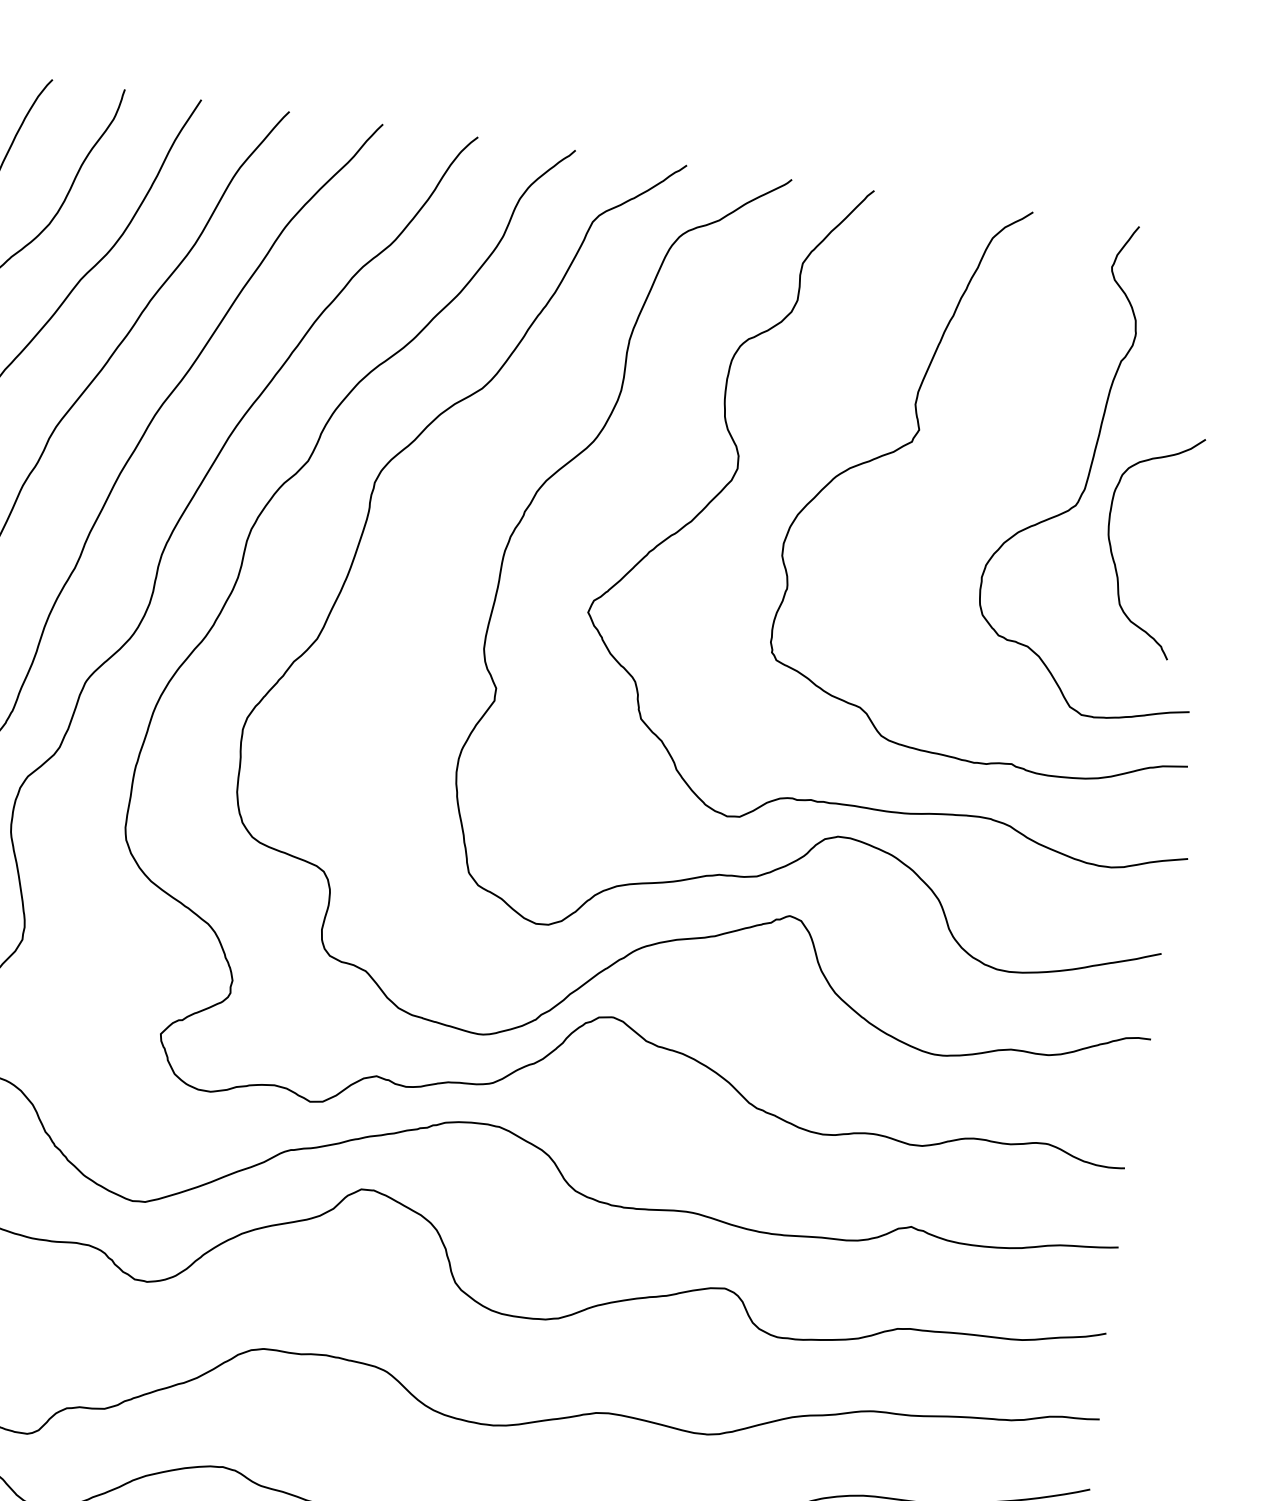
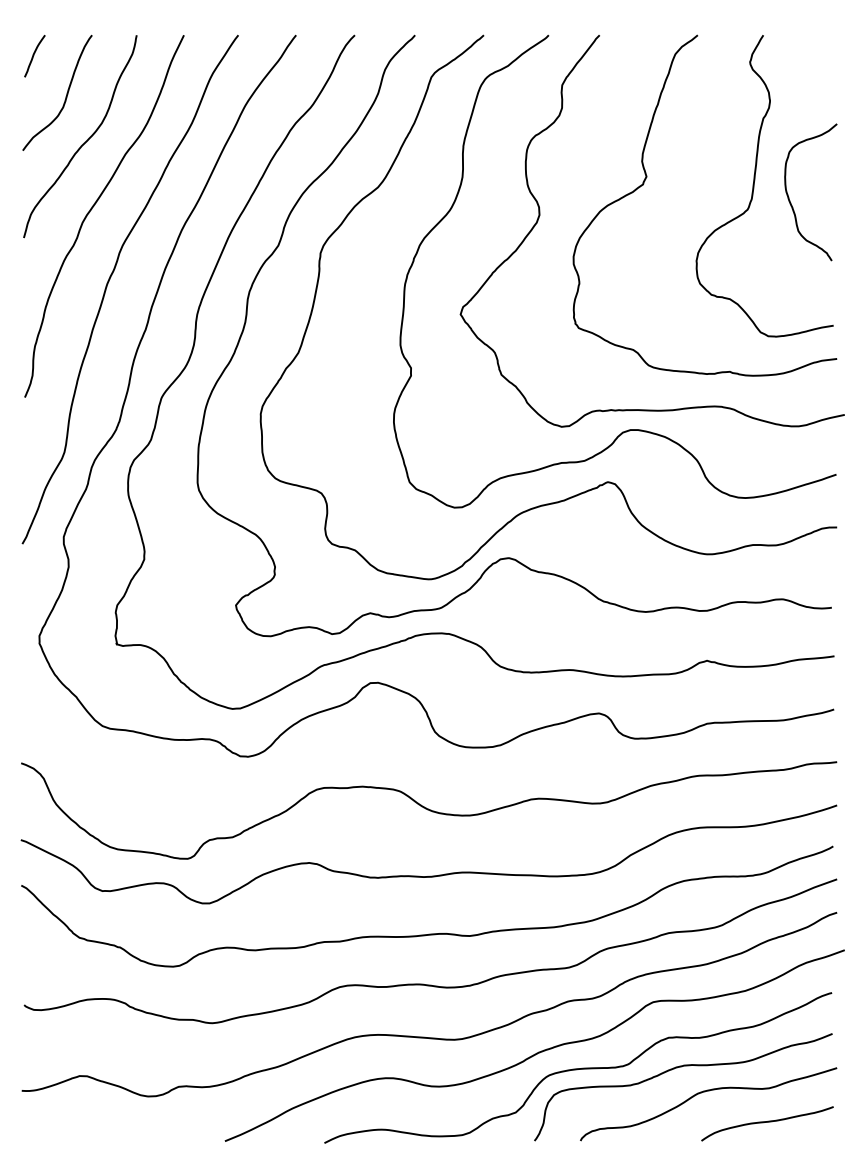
curve: (1114, 556) -> (791, 202), moved

